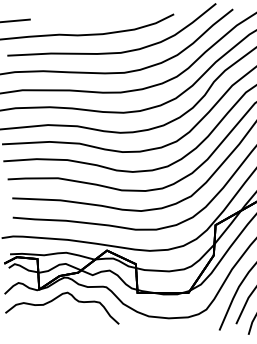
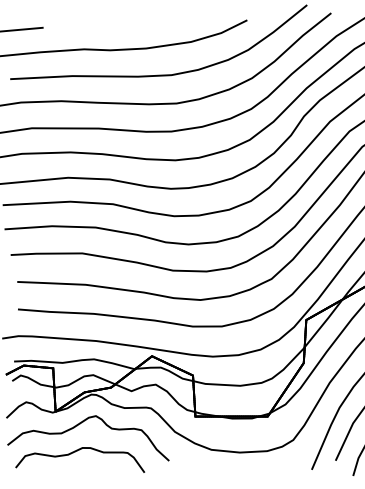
curve: (53, 318) -> (75, 452), added

